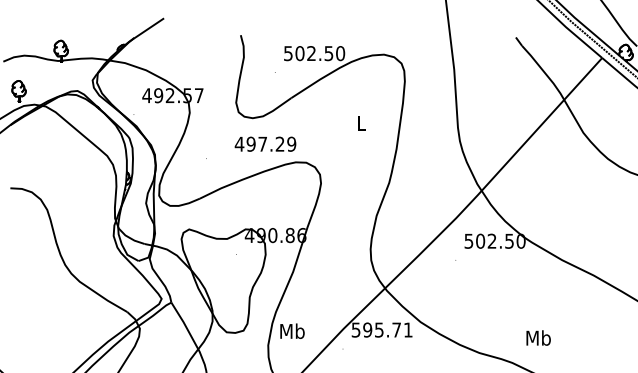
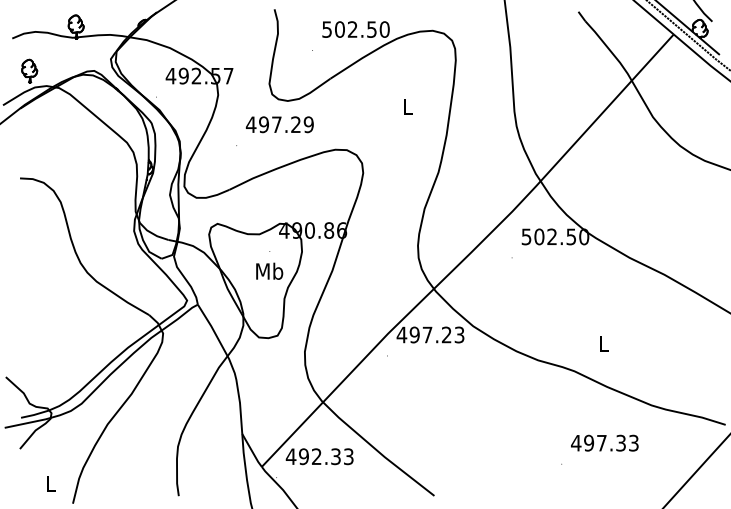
text: (265, 144) -> (279, 124), moved
text: (381, 329) -> (430, 334), 595.71 -> 497.23
text: (292, 330) -> (269, 270), moved
text: (538, 337) -> (603, 343), Mb -> L

